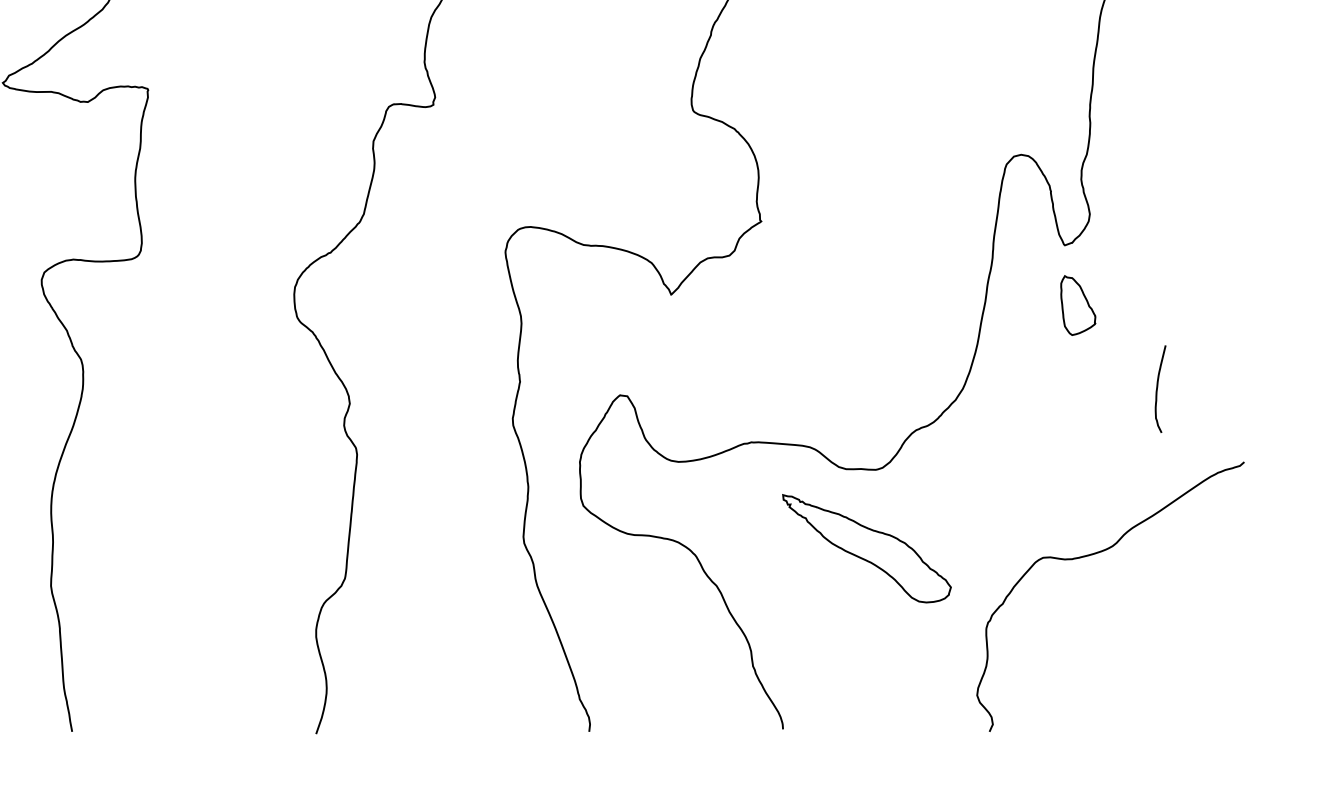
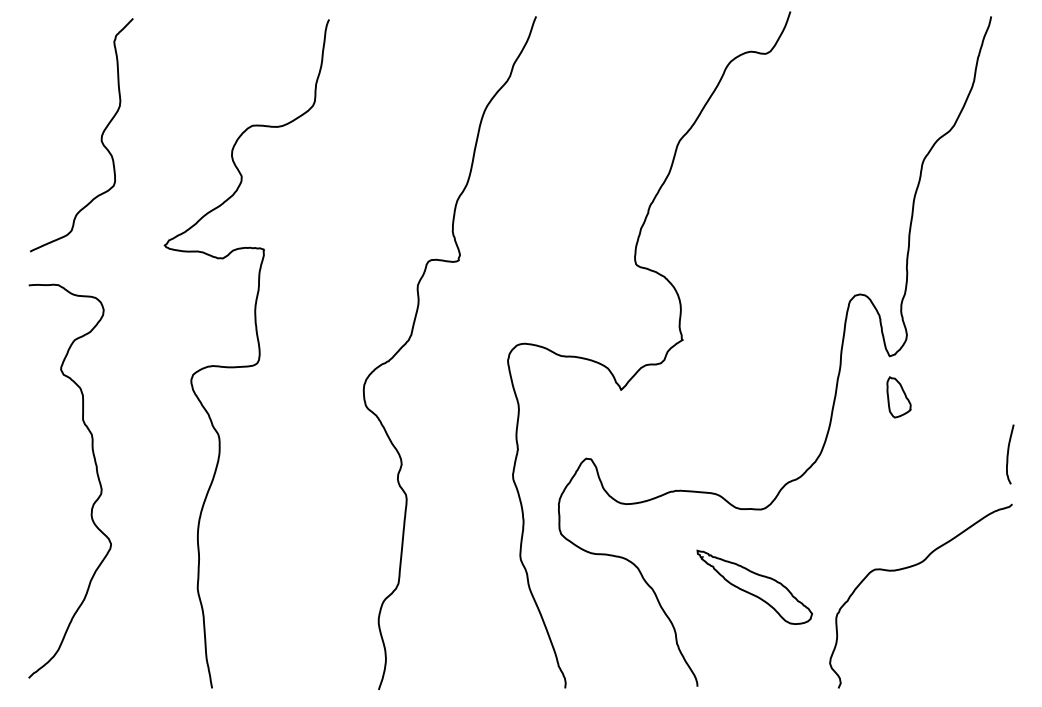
curve: (1158, 389) -> (1008, 454), moved
part: (866, 547) -> (754, 586), moved

